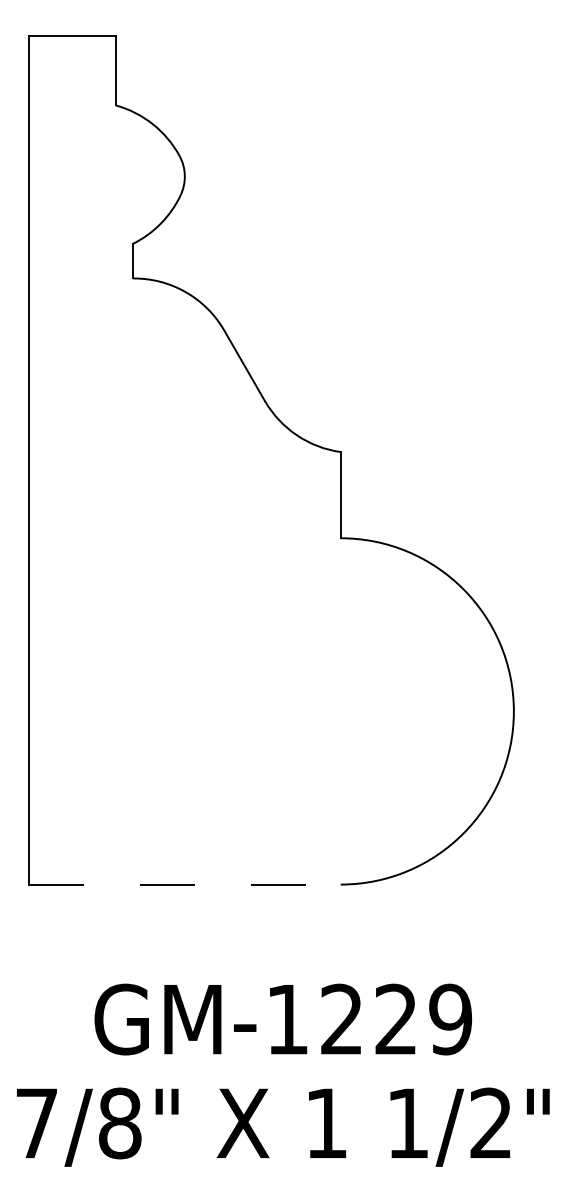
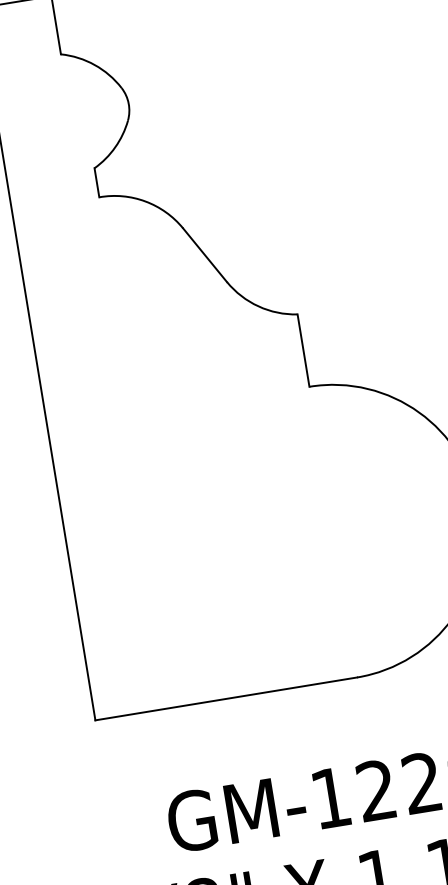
line: (184, 884) -> (225, 698), dashed -> solid

